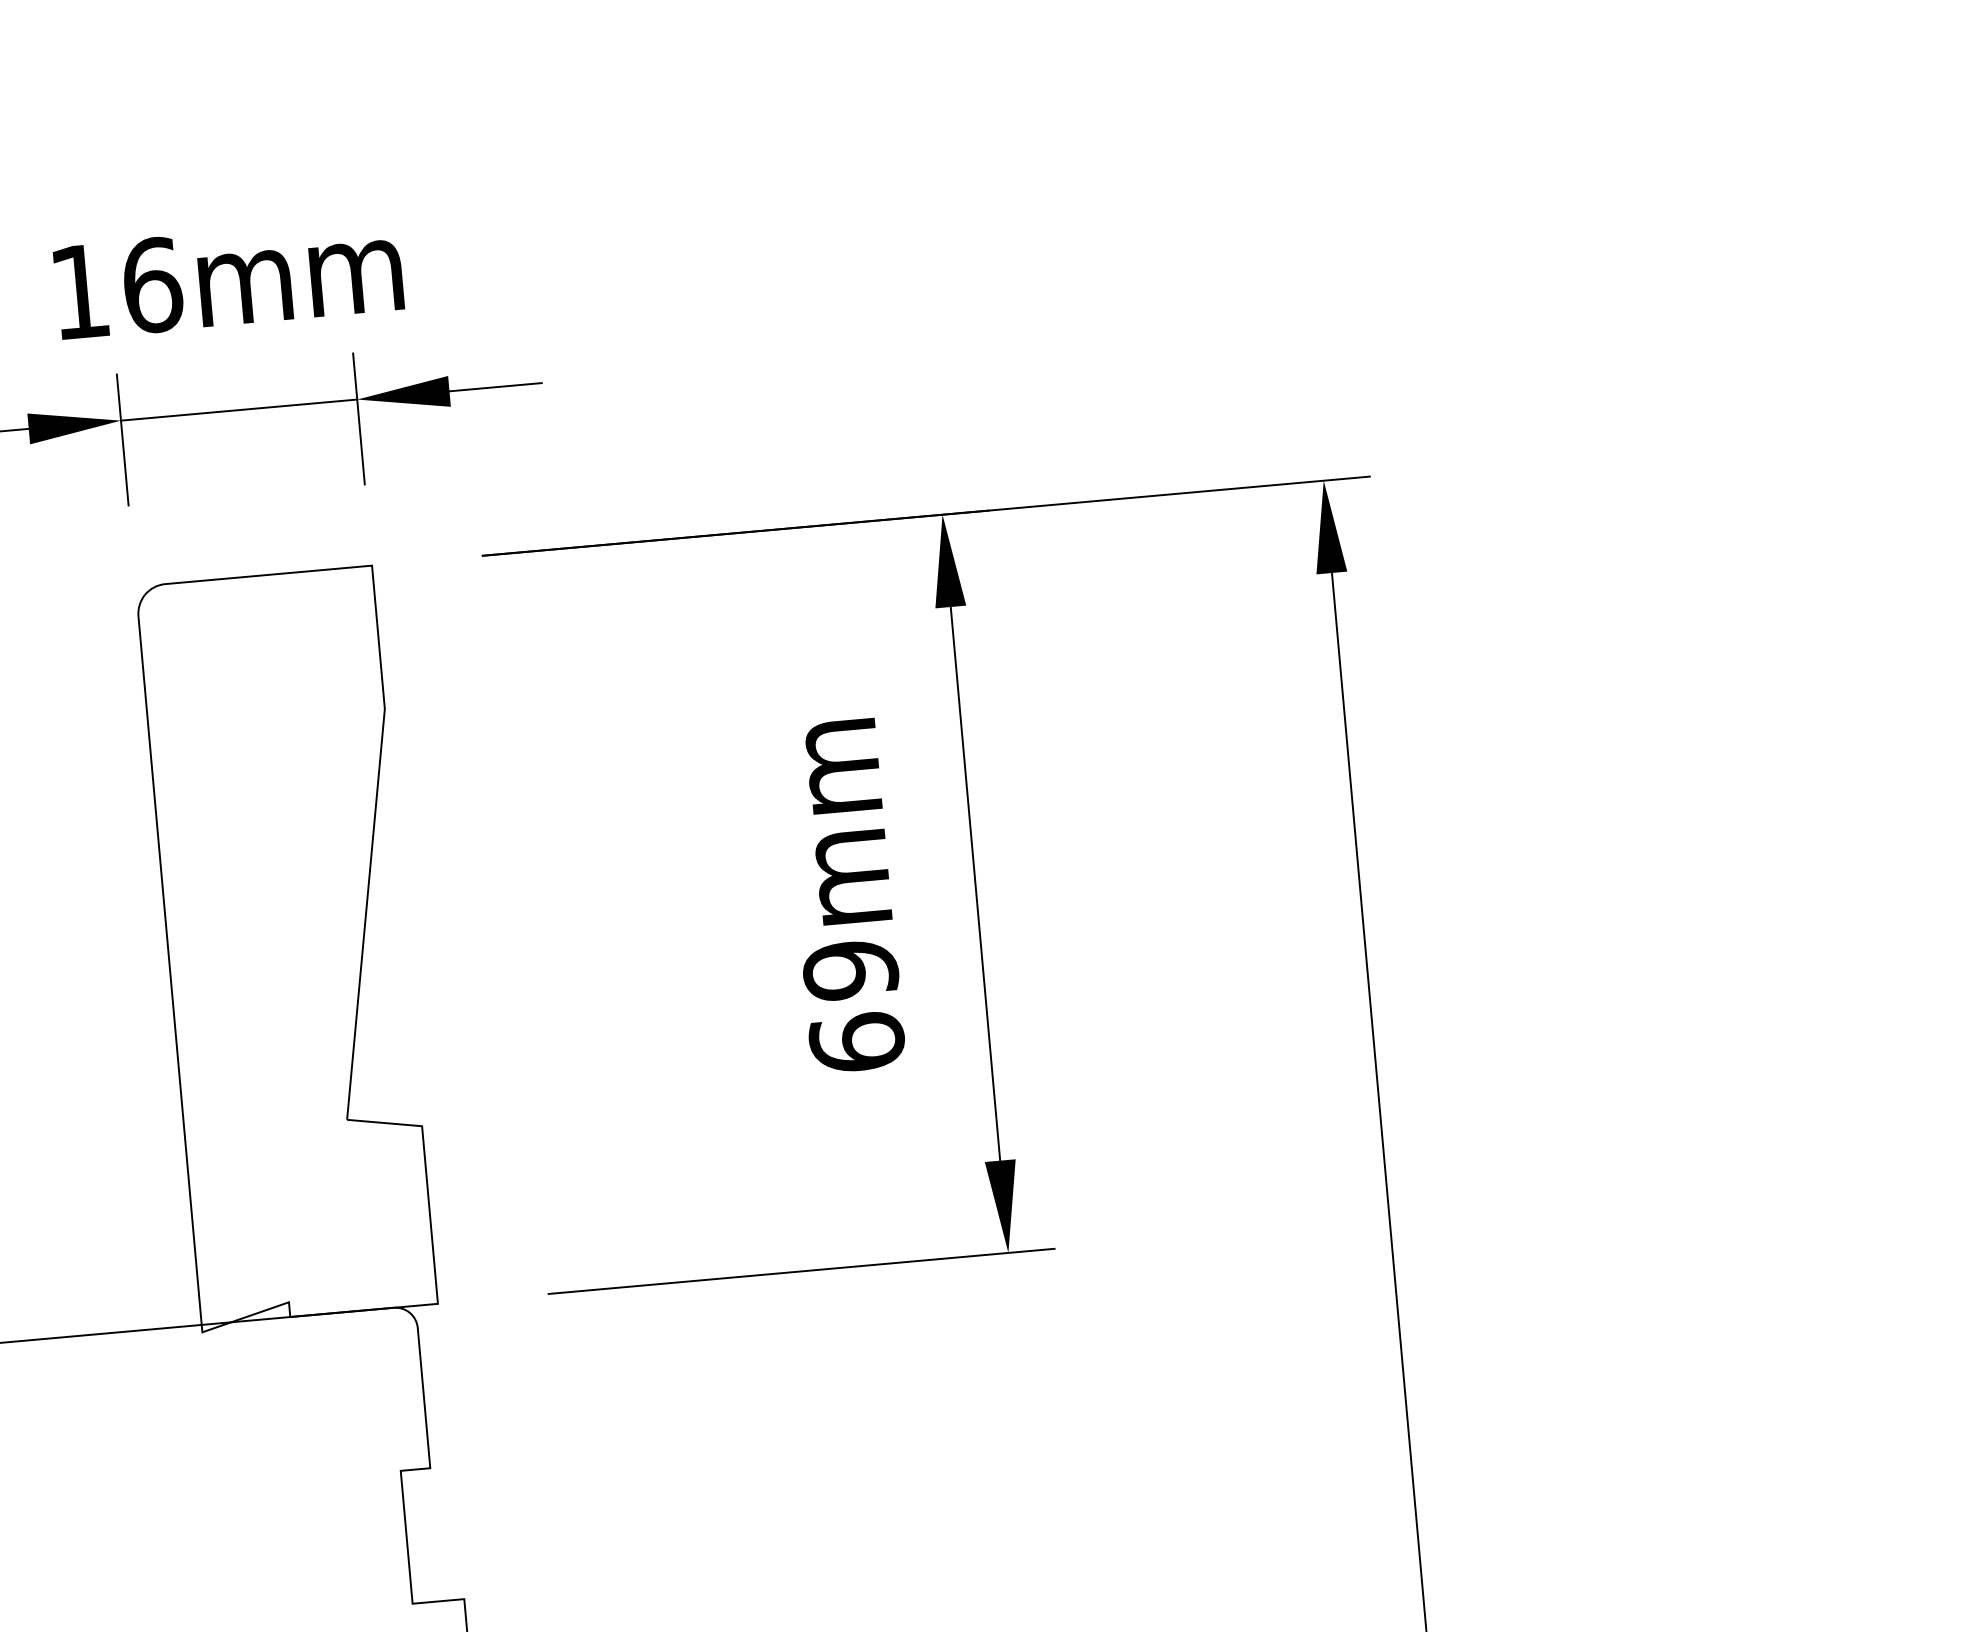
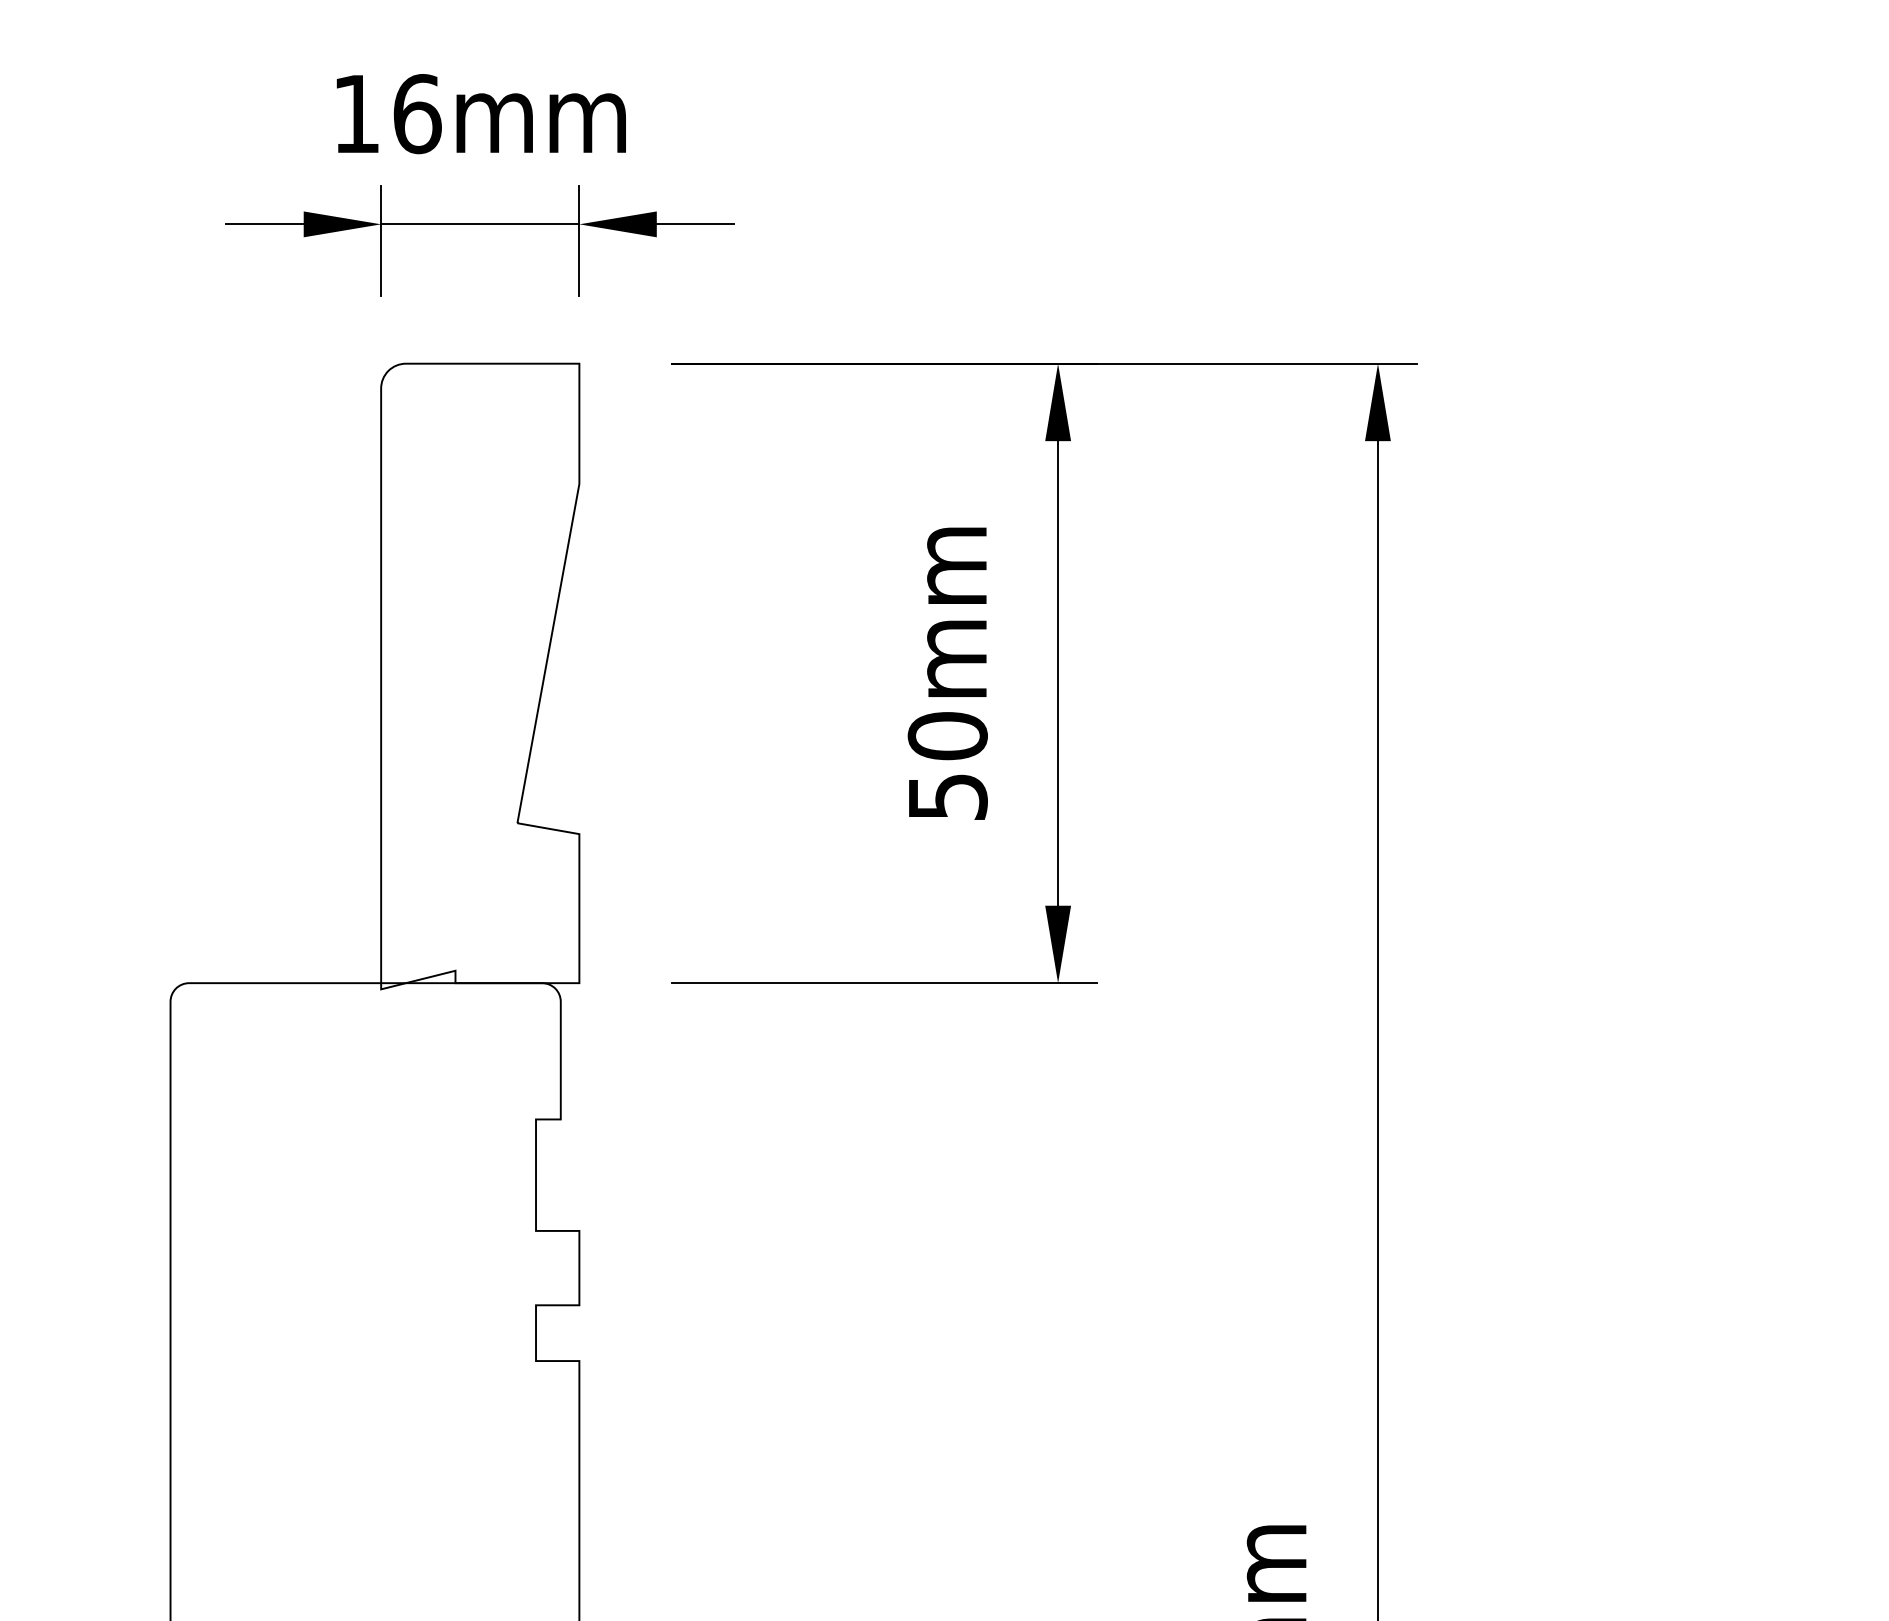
text: (853, 1006) -> (947, 766), 69mm -> 50mm

